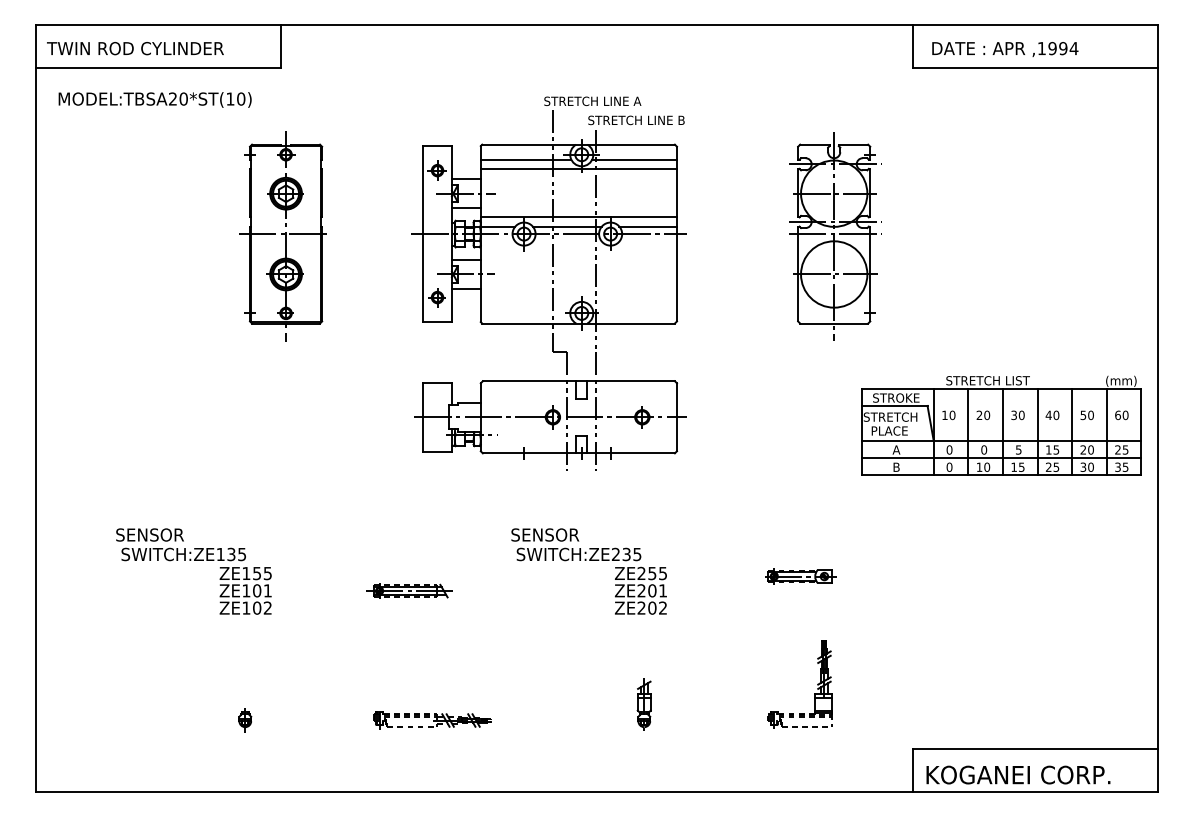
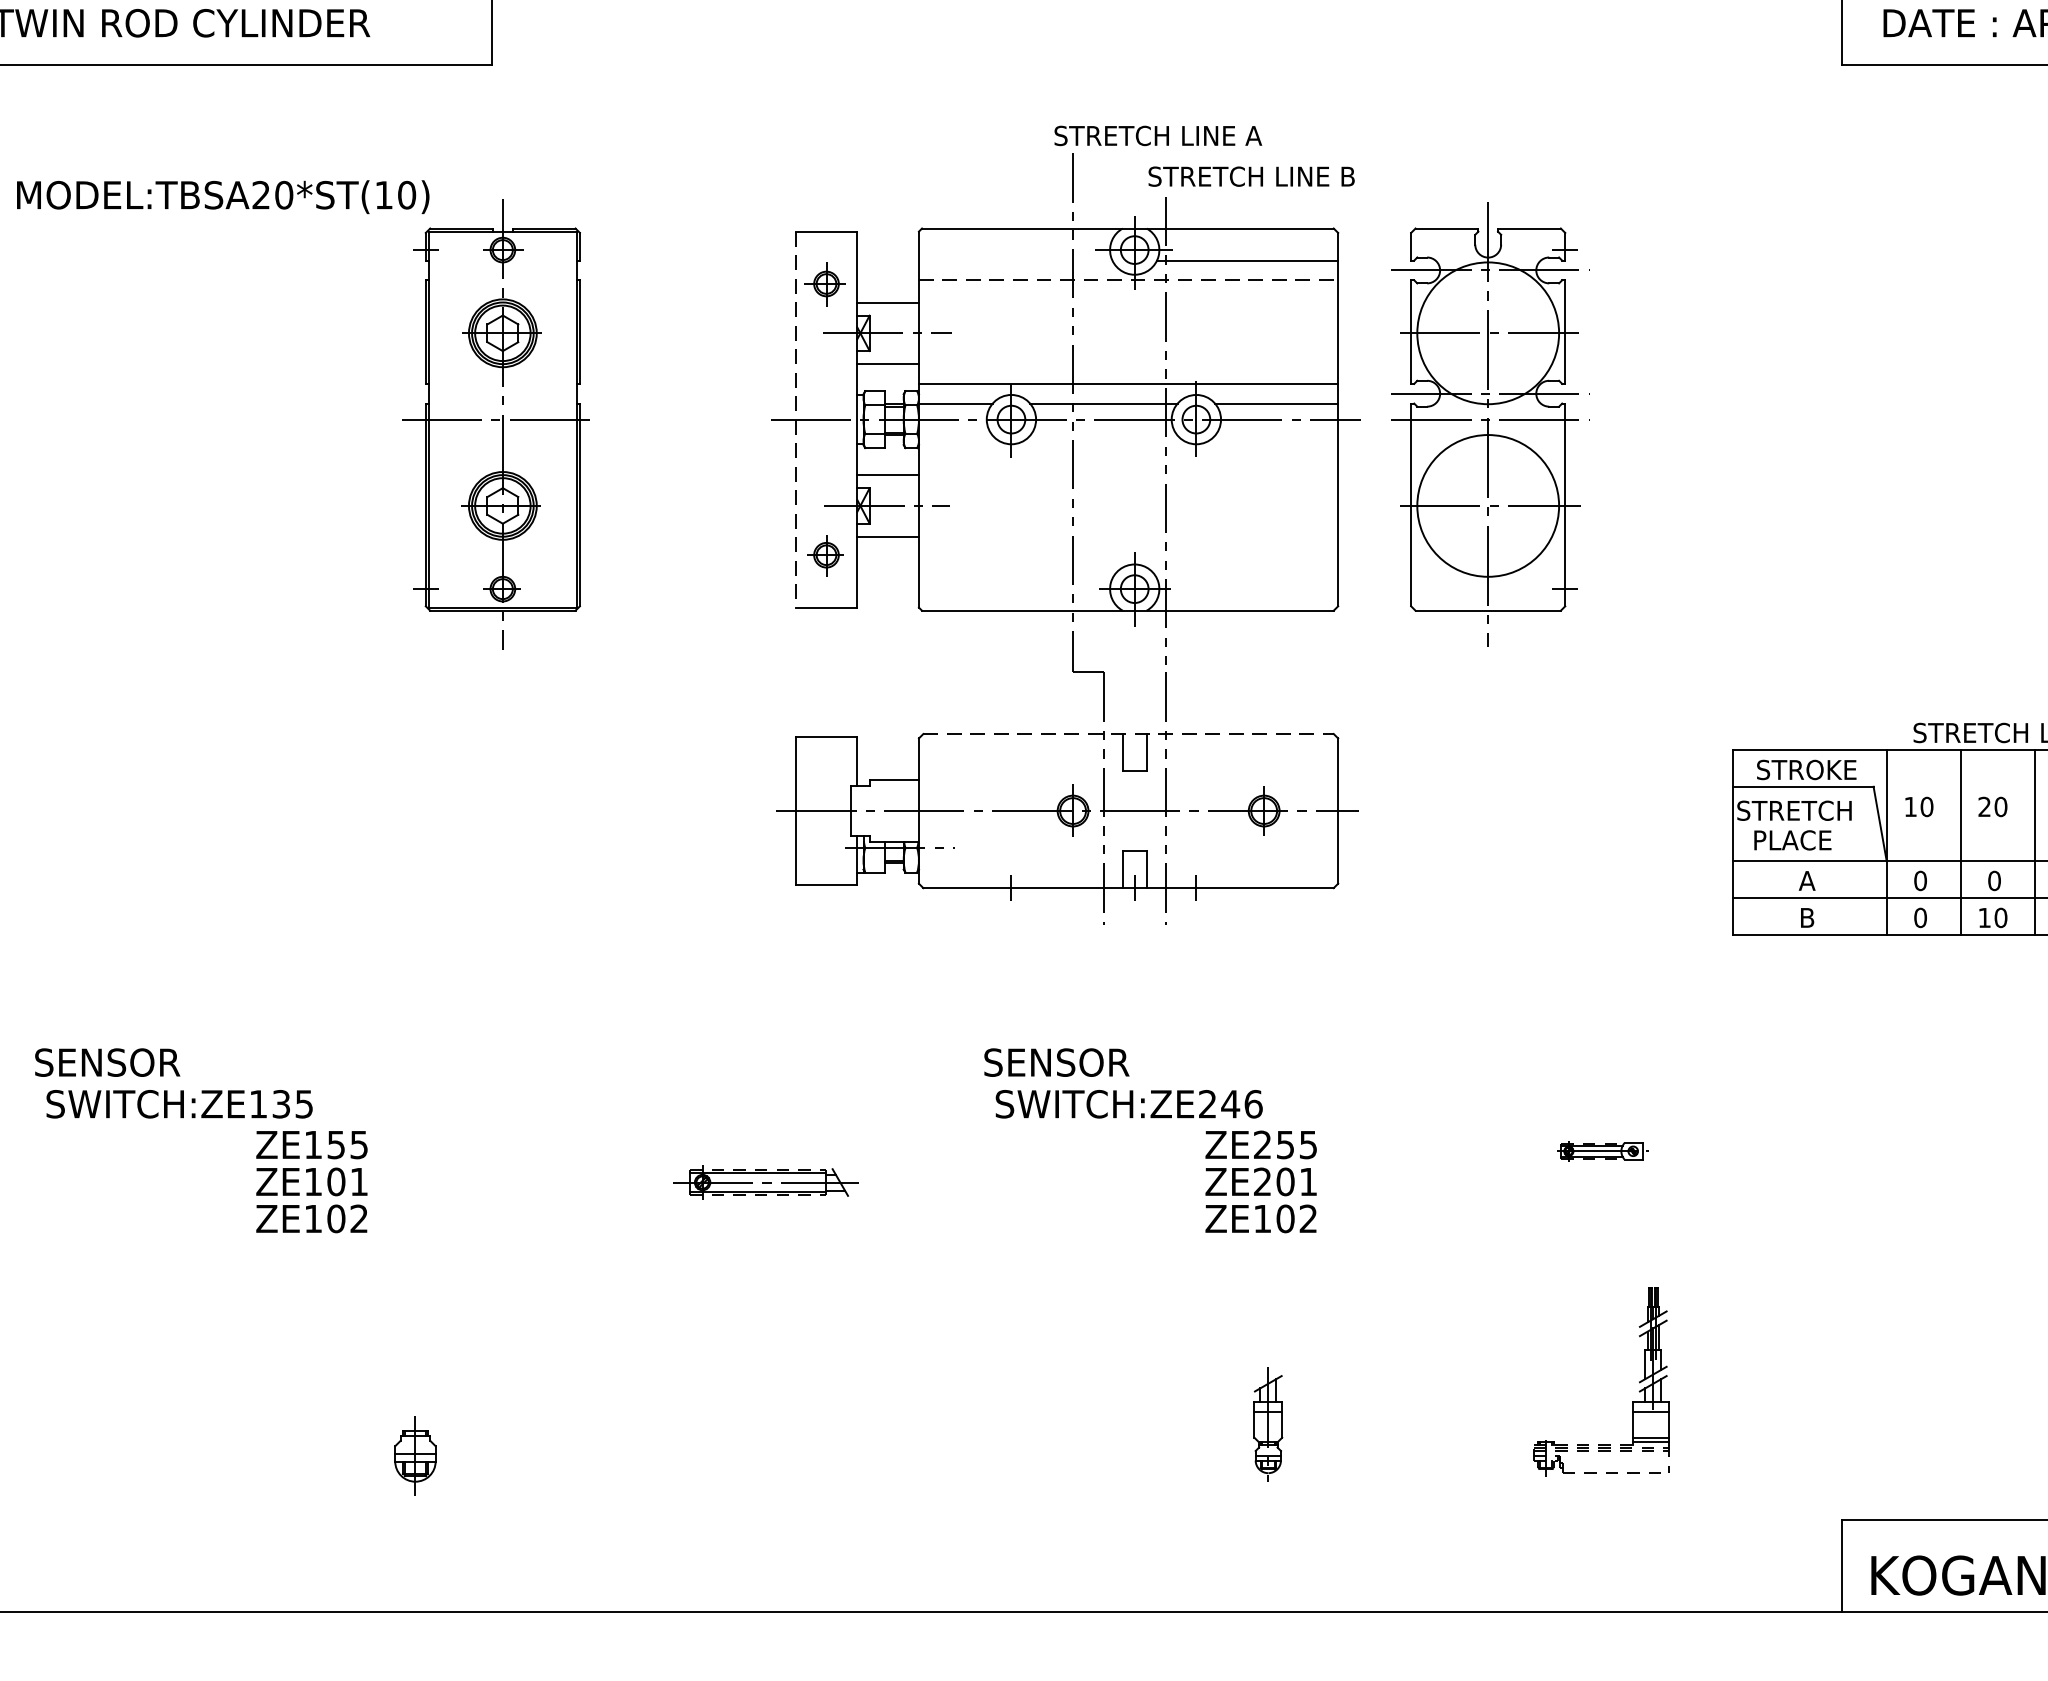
text: (154, 99) -> (221, 196), moved
line: (525, 159) -> (1014, 260), removed
line: (579, 168) -> (1129, 279), solid -> dashed
line: (423, 234) -> (796, 420), solid -> dashed
part: (835, 236) -> (1490, 424), moved
line: (579, 381) -> (1129, 734), solid -> dashed
text: (631, 554) -> (1240, 1104), SWITCH:ZE235 -> SWITCH:ZE246
text: (193, 571) -> (200, 1140), moved
part: (800, 576) -> (1602, 1151), size x0.6
text: (641, 607) -> (1262, 1217), ZE202 -> ZE102
part: (245, 720) -> (416, 1458), size x1.6
part: (432, 720) -> (815, 1458), removed

